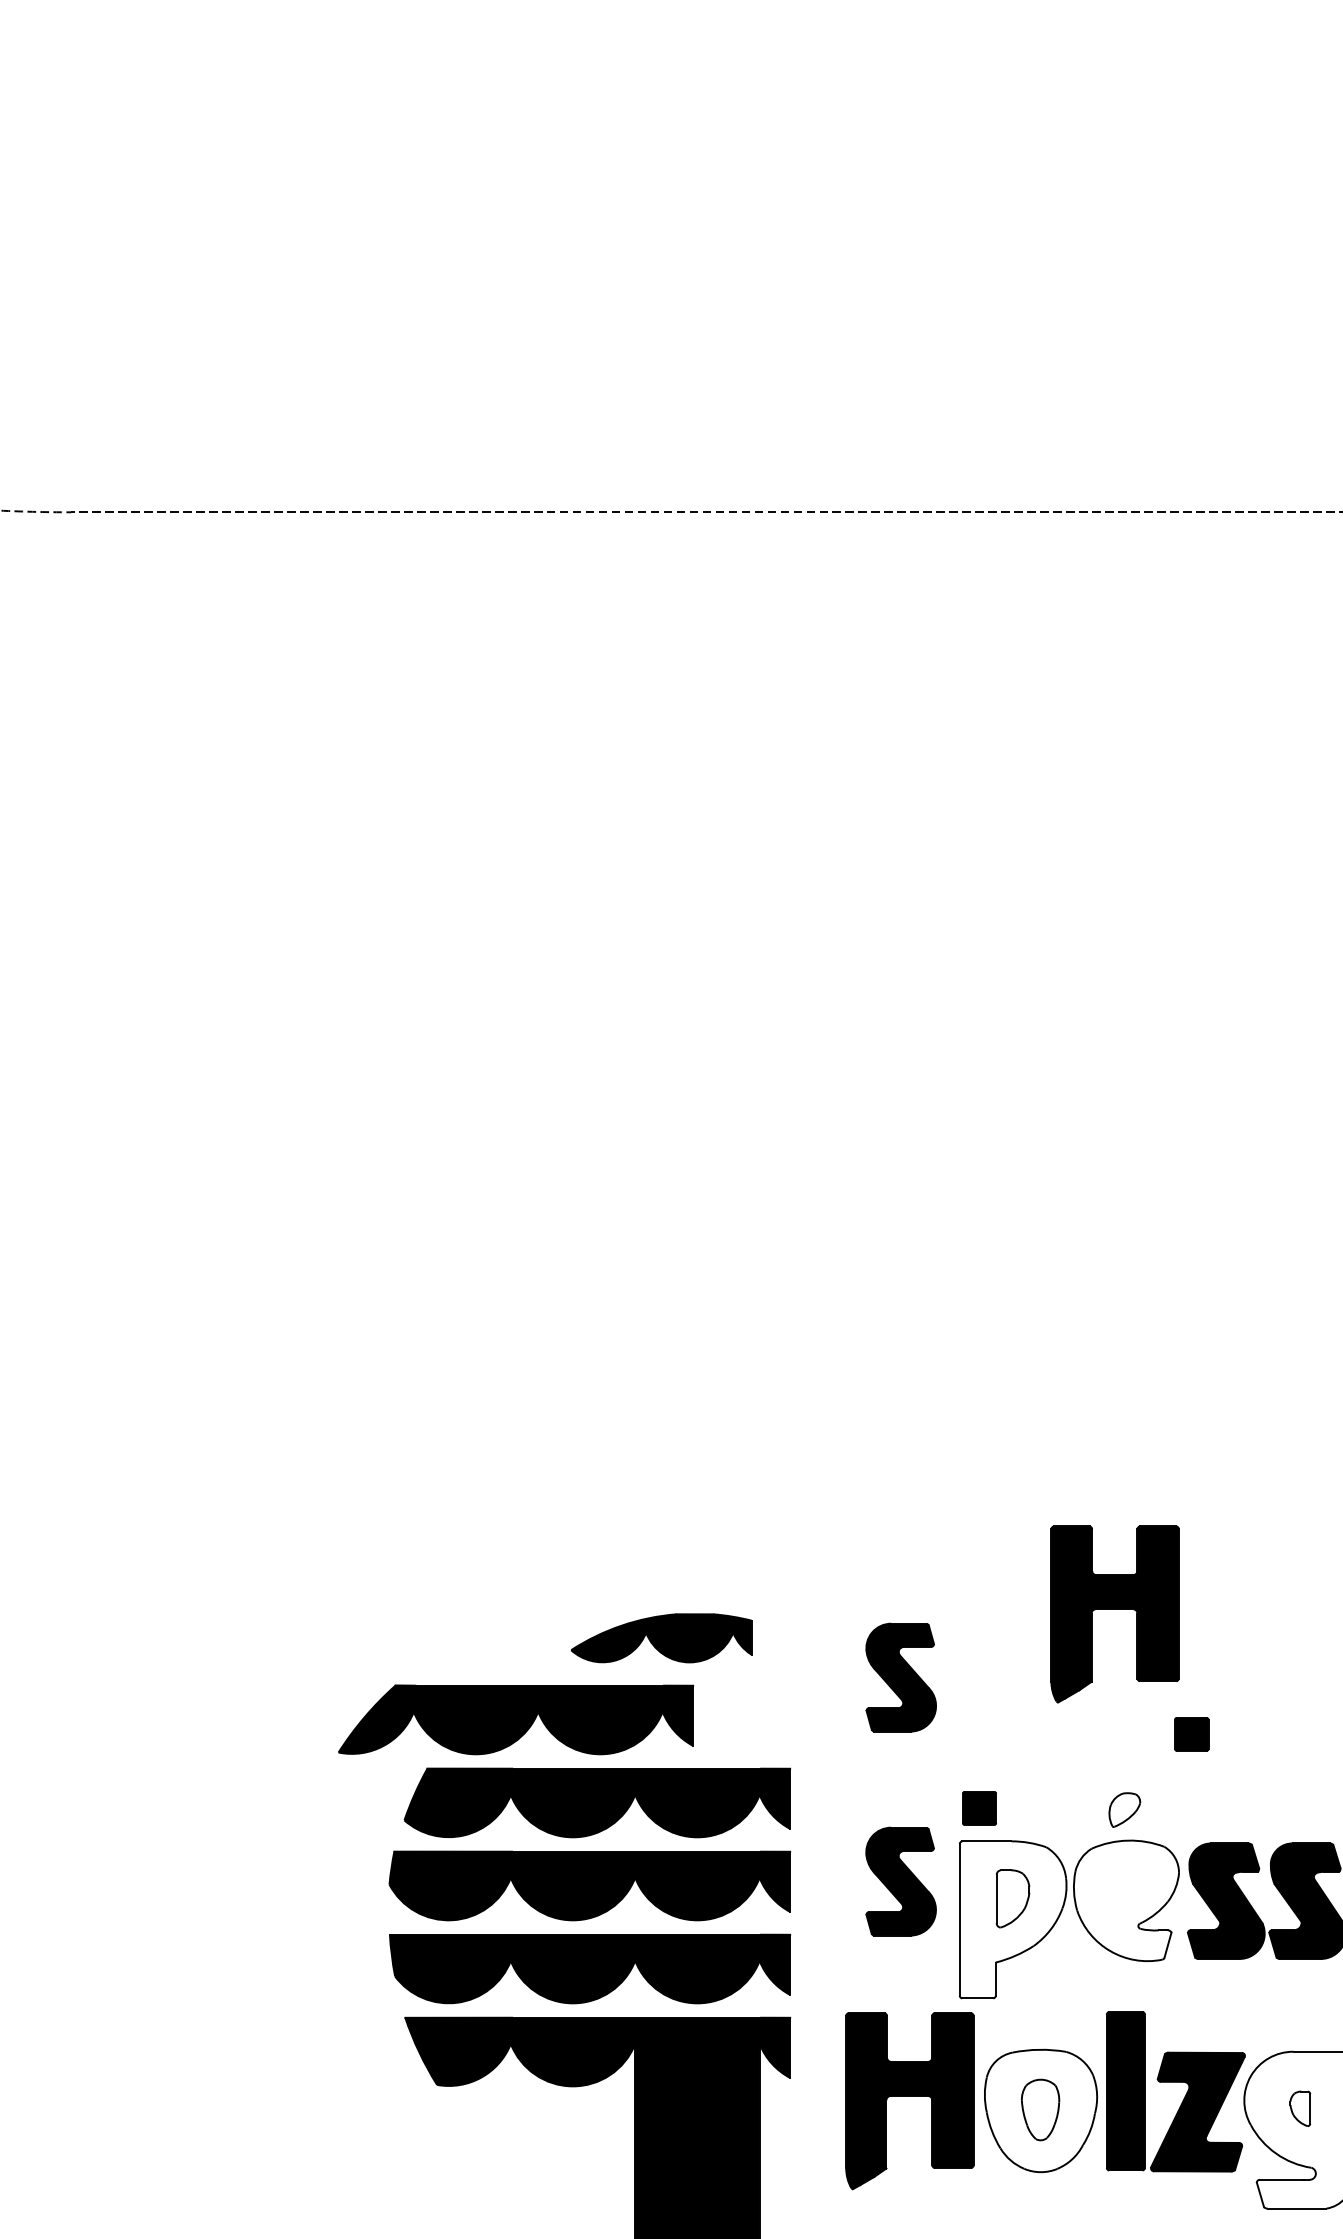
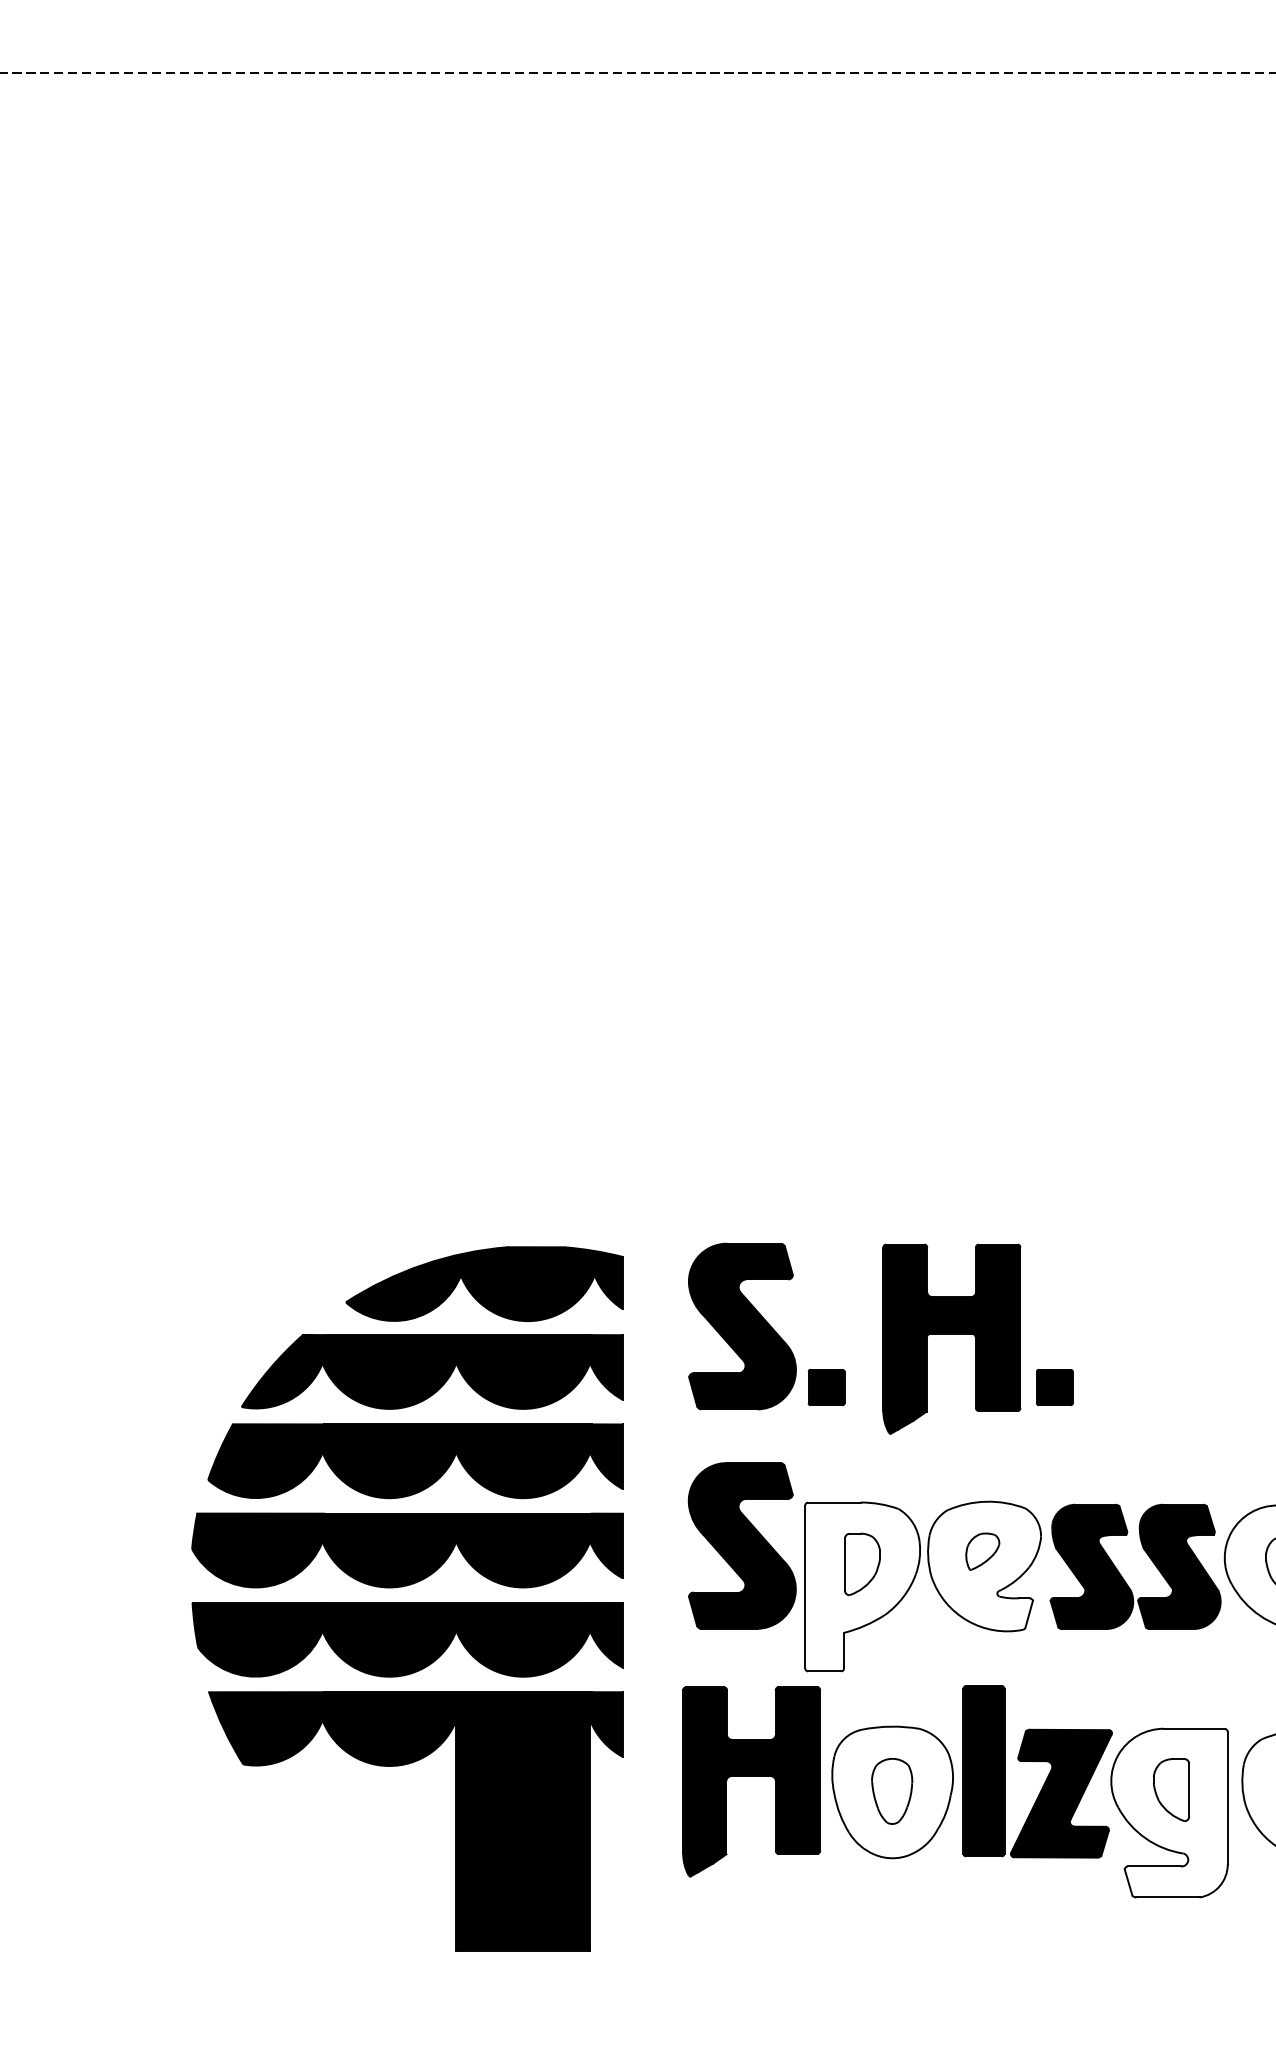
part: (1114, 1614) -> (951, 1339), moved
part: (661, 1638) -> (484, 1284), size x1.43
part: (900, 1677) -> (741, 1326), size x1.43
part: (516, 1719) -> (432, 1371), moved
part: (979, 1808) -> (826, 1387), moved
part: (1124, 1809) -> (982, 1551), moved
part: (900, 1881) -> (741, 1545), size x1.43
part: (1300, 2108) -> (1171, 1789), size x1.67

